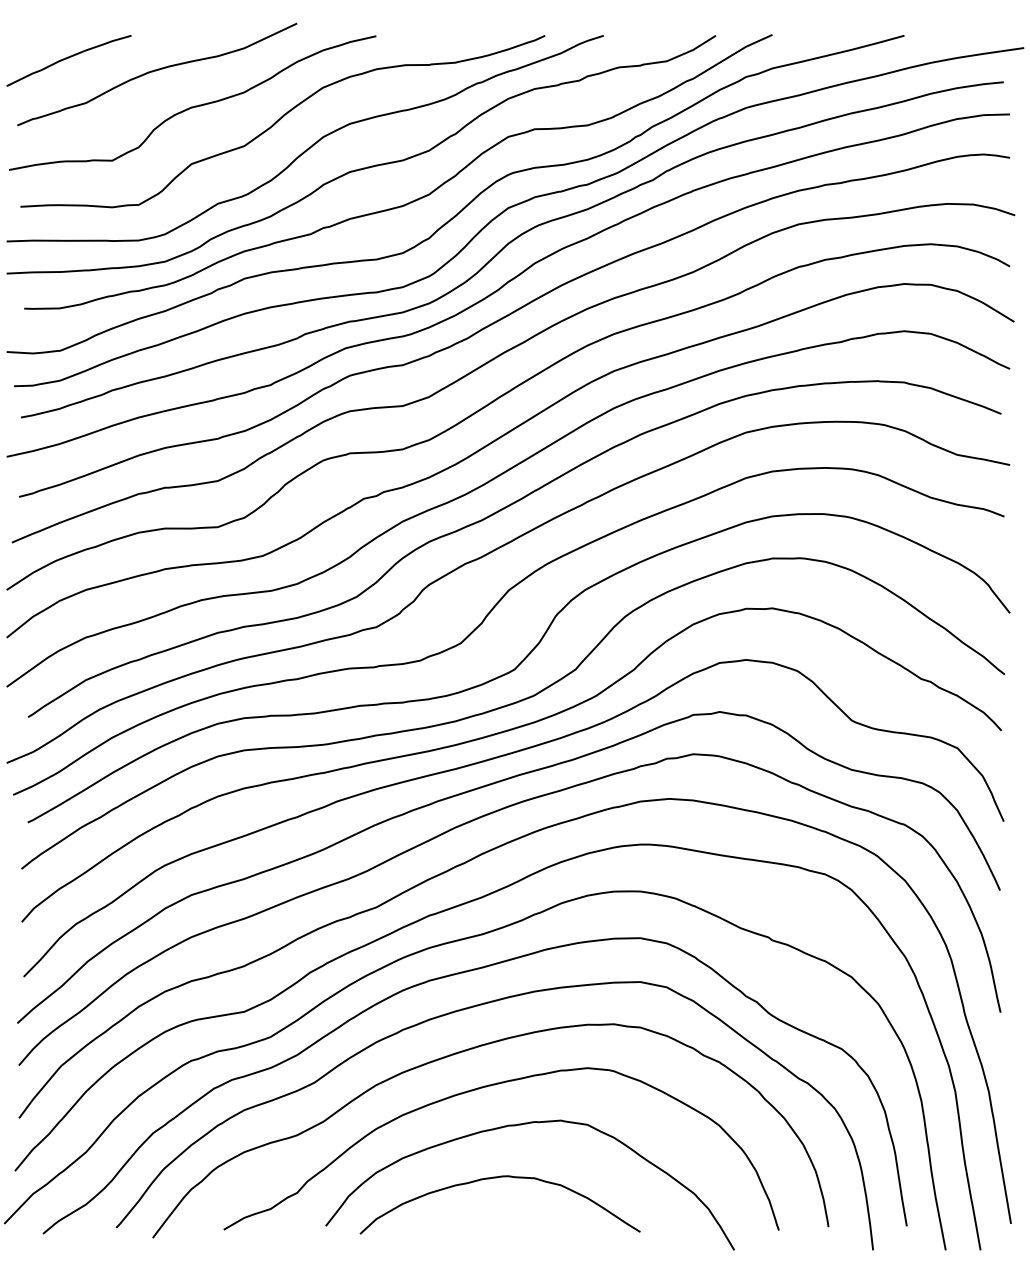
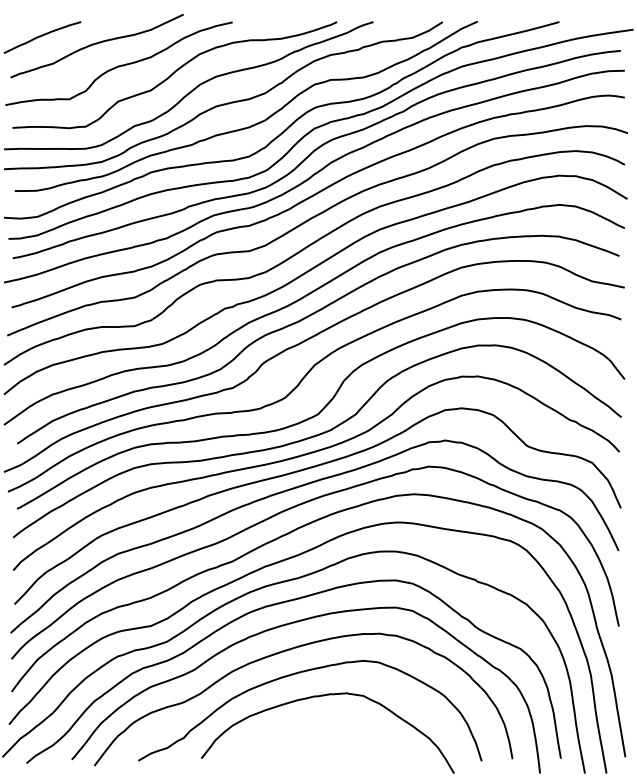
curve: (498, 1179) -> (308, 729), removed

